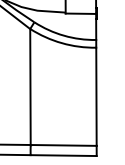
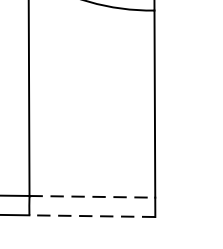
line: (63, 145) -> (92, 196), solid -> dashed
line: (63, 155) -> (92, 216), solid -> dashed

